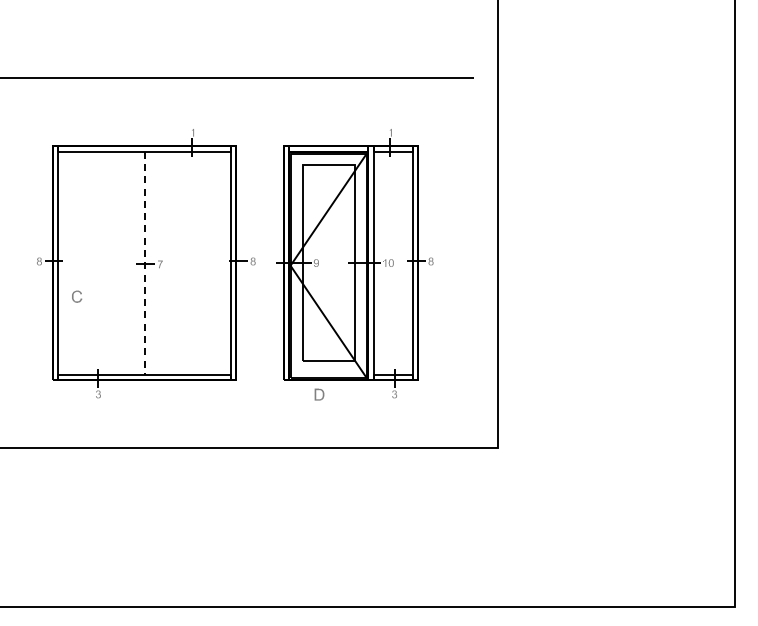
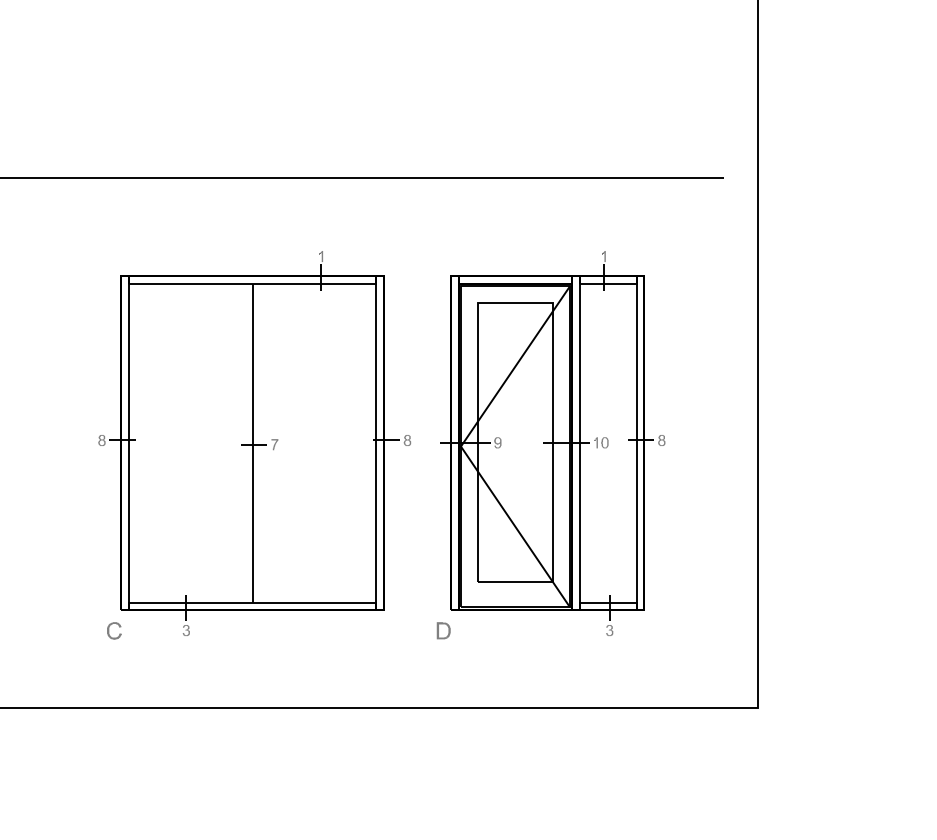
line: (144, 263) -> (252, 443), dashed -> solid
part: (76, 296) -> (113, 630), moved
part: (319, 394) -> (443, 630), moved

